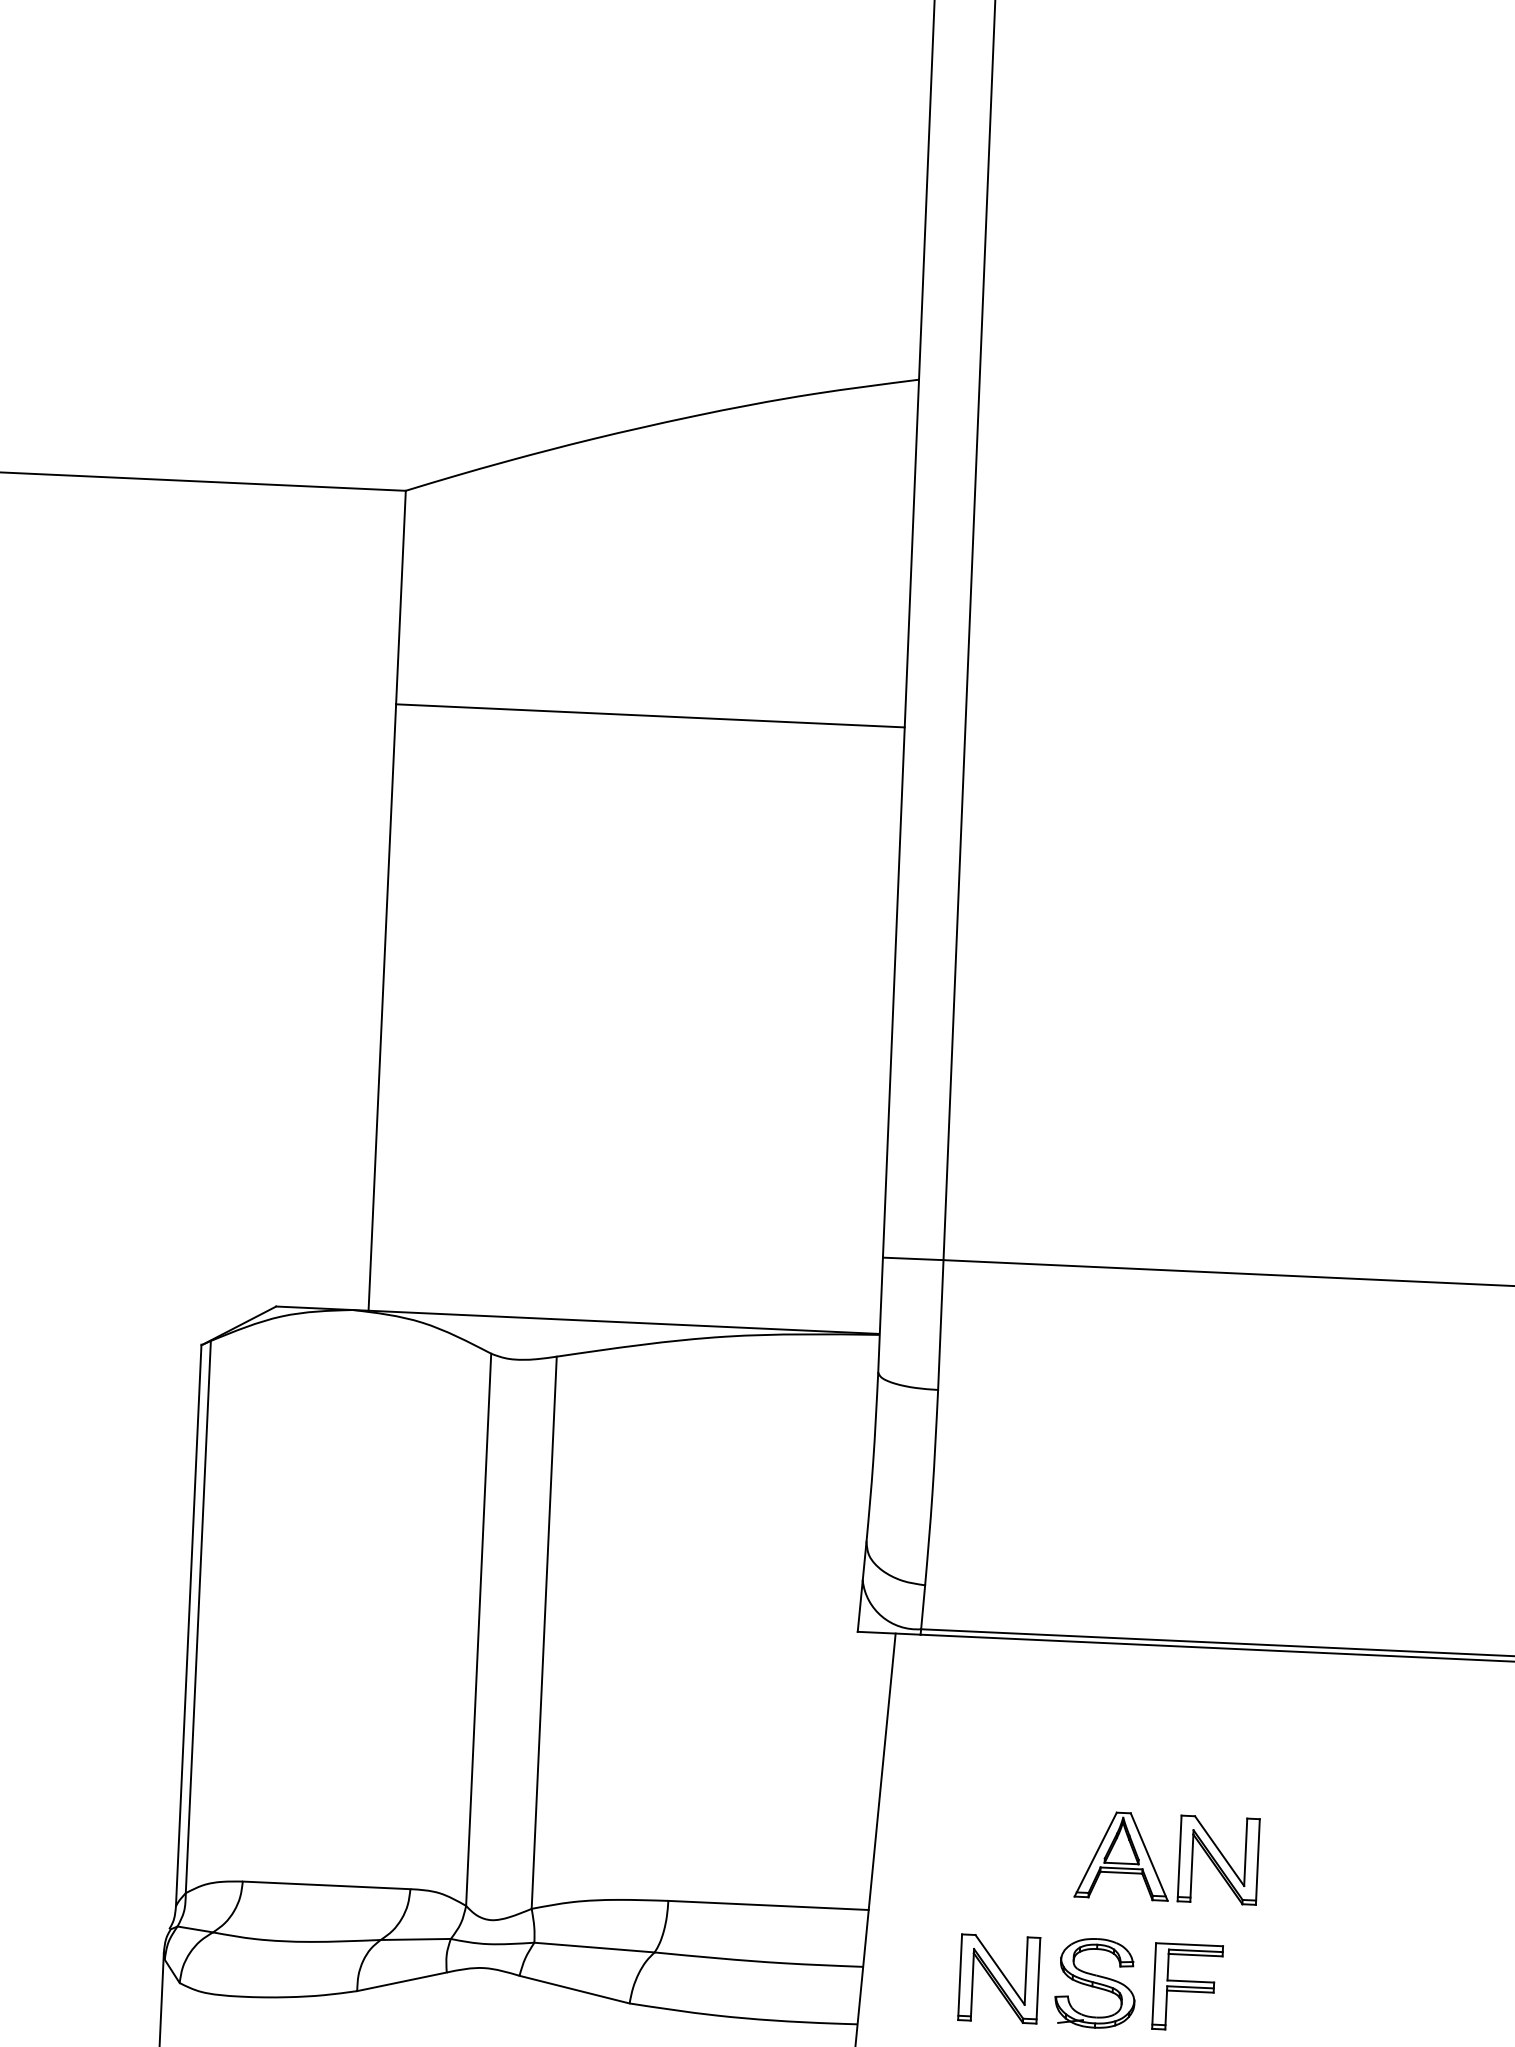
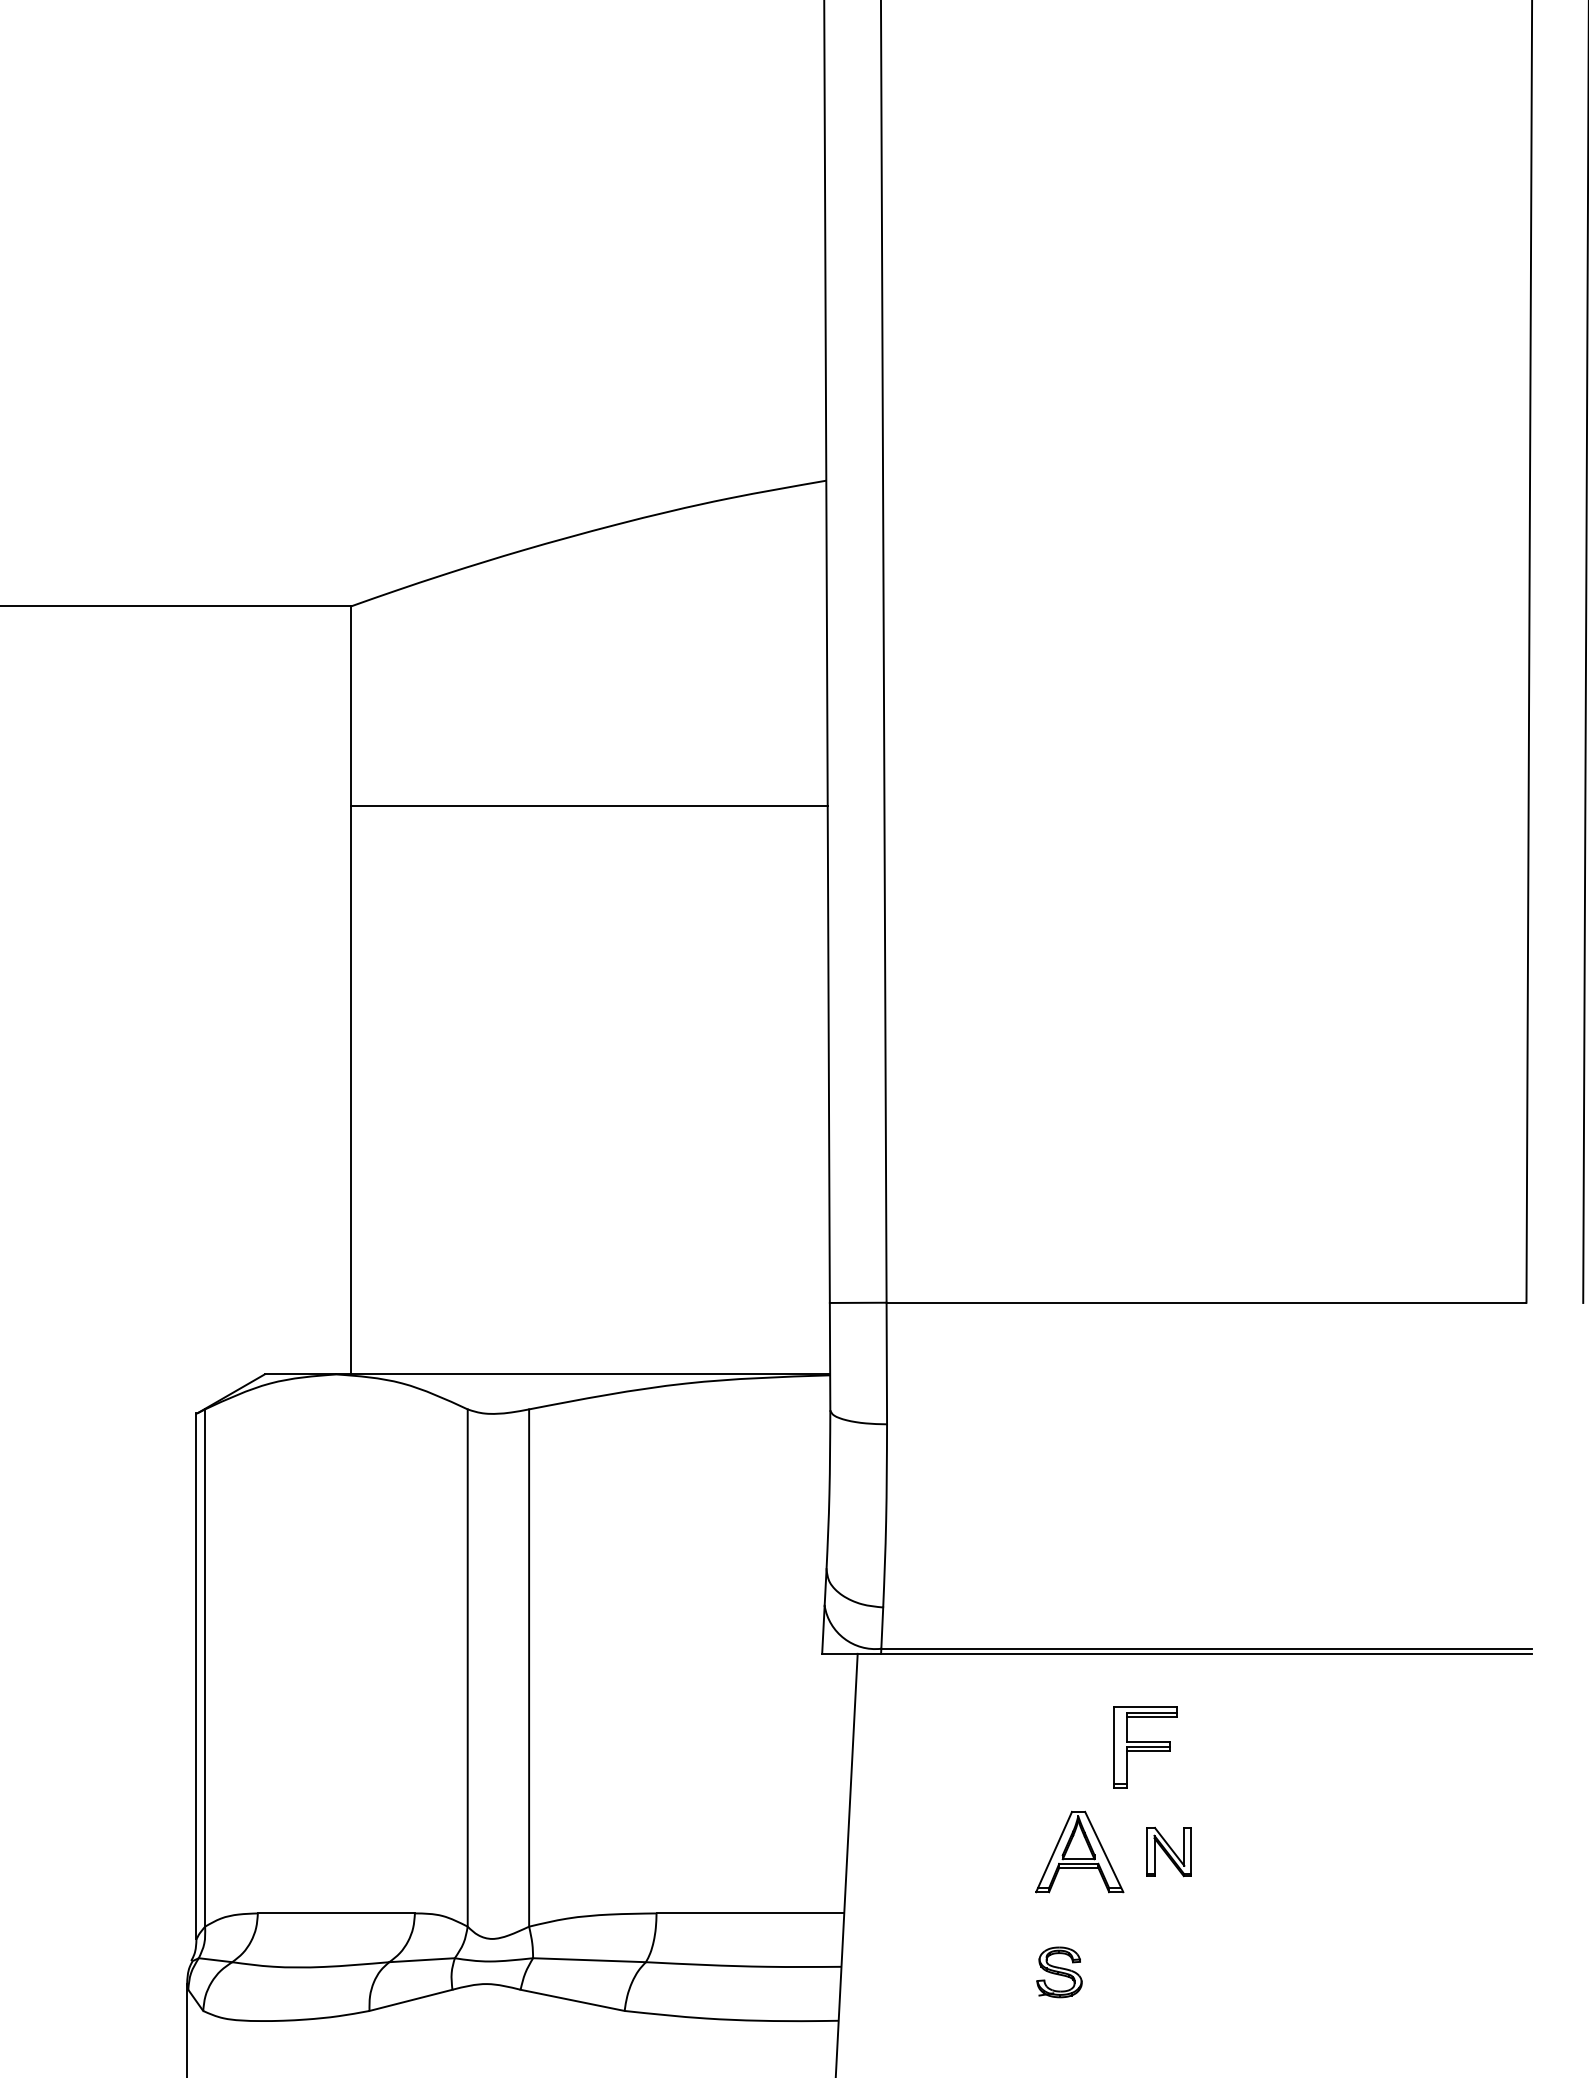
part: (1218, 1859) -> (1169, 1851), size x0.6
part: (999, 1979) -> (969, 1972), removed
part: (1095, 1983) -> (1059, 1972), size x0.6
part: (1187, 1987) -> (1145, 1747), moved

